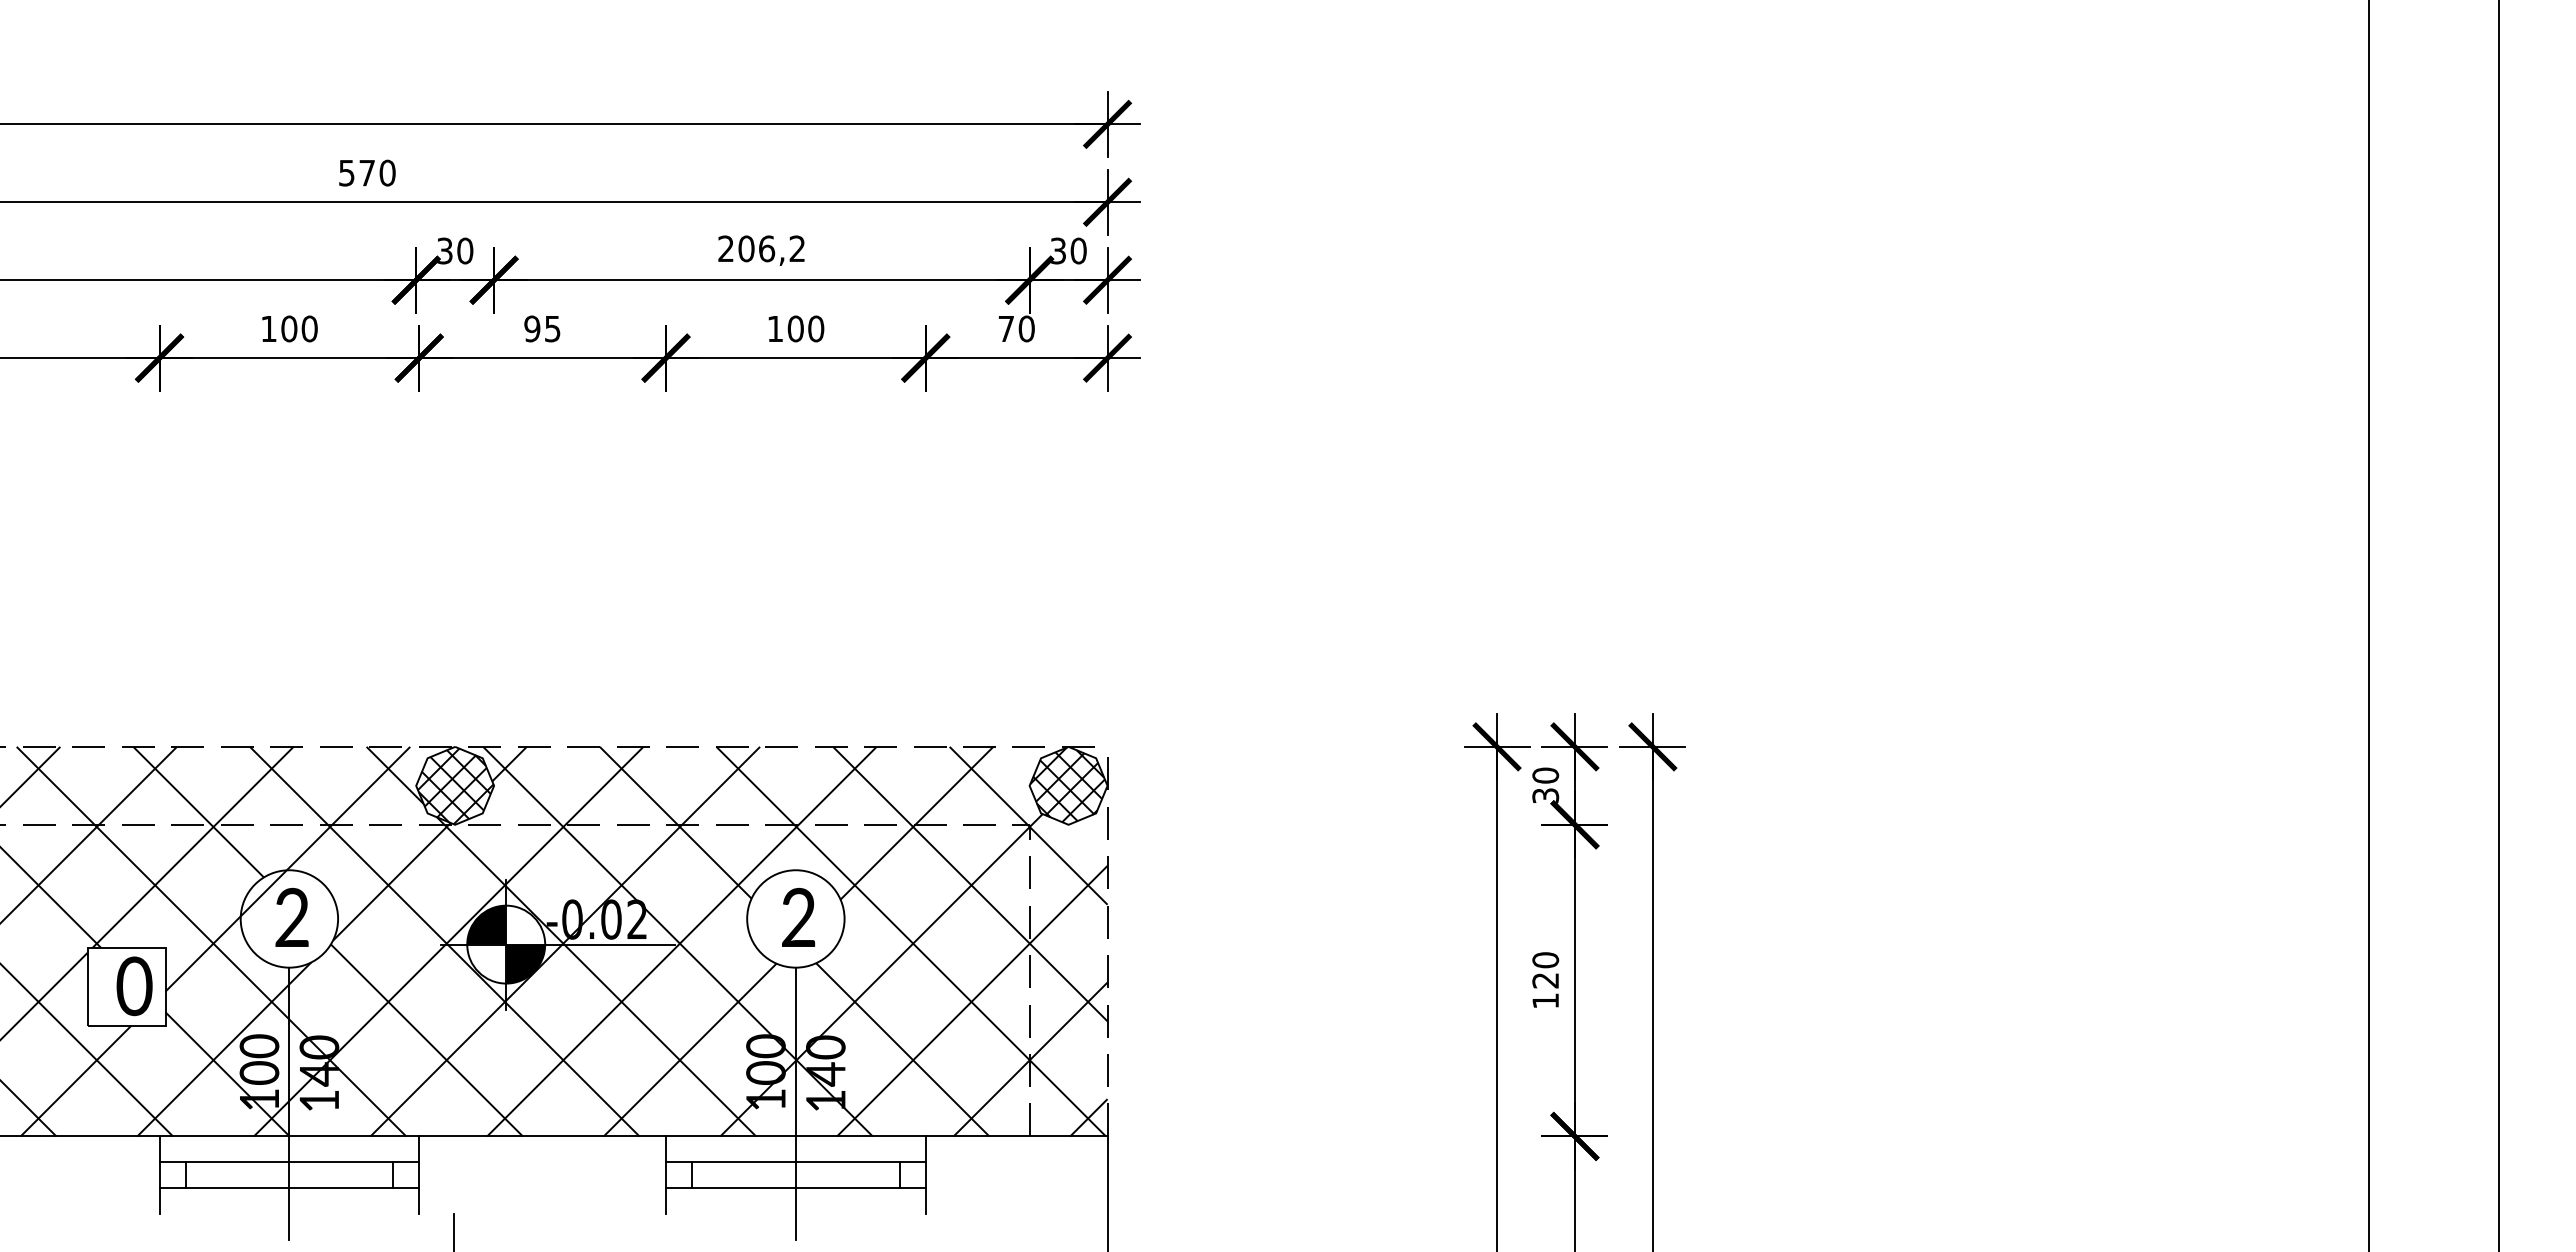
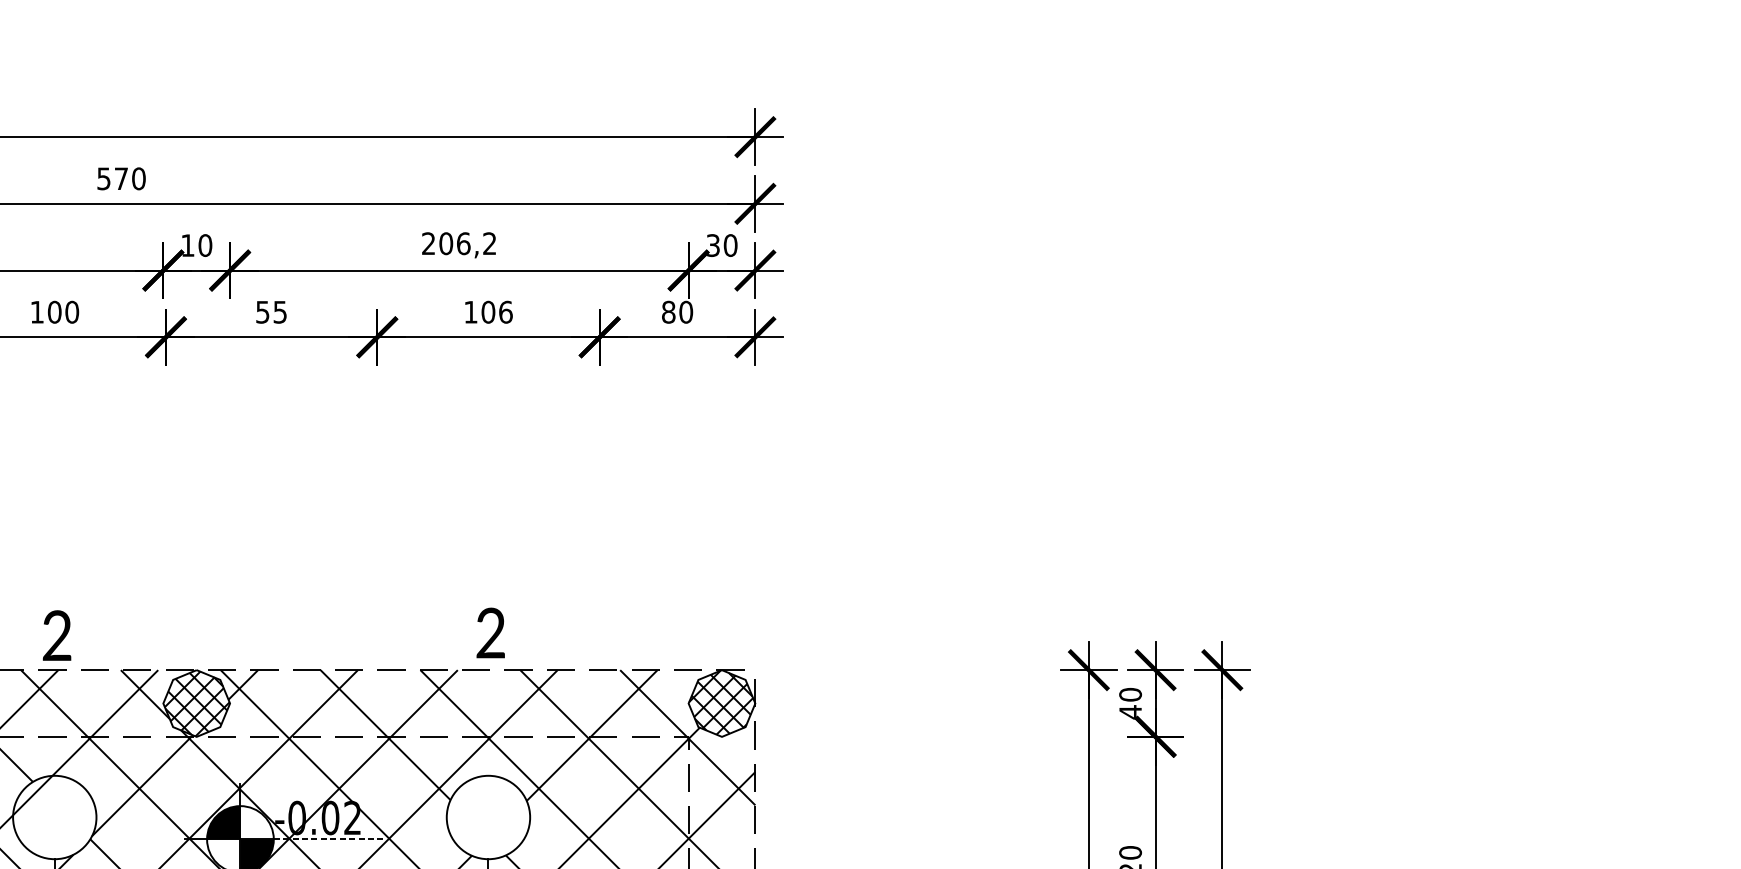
text: (444, 250) -> (187, 245), 30 -> 10
text: (532, 328) -> (262, 311), 95 -> 55
text: (816, 328) -> (506, 311), 100 -> 106
text: (1006, 328) -> (668, 311), 70 -> 80
text: (1545, 795) -> (1130, 711), 30 -> 40
text: (291, 916) -> (56, 634), moved
text: (798, 916) -> (490, 632), moved
line: (610, 944) -> (329, 839), solid -> dashed

